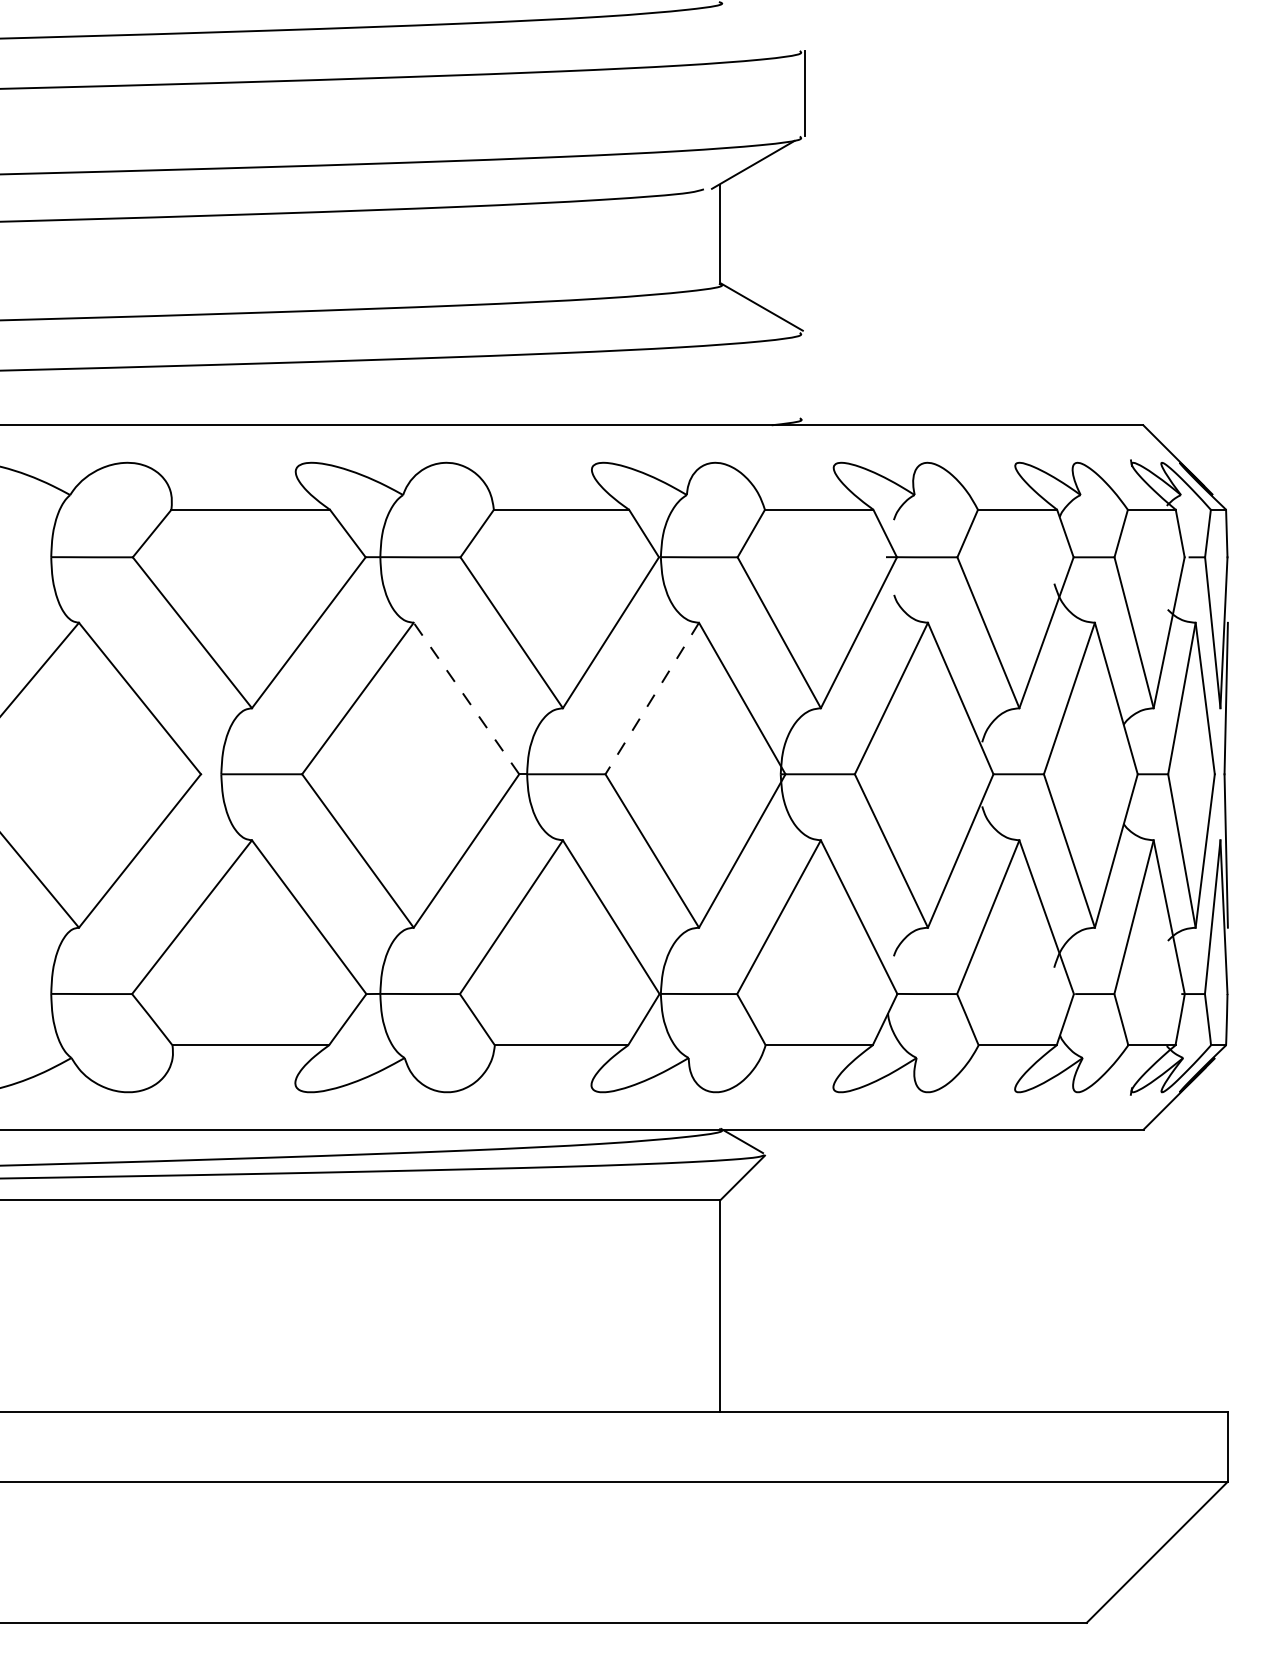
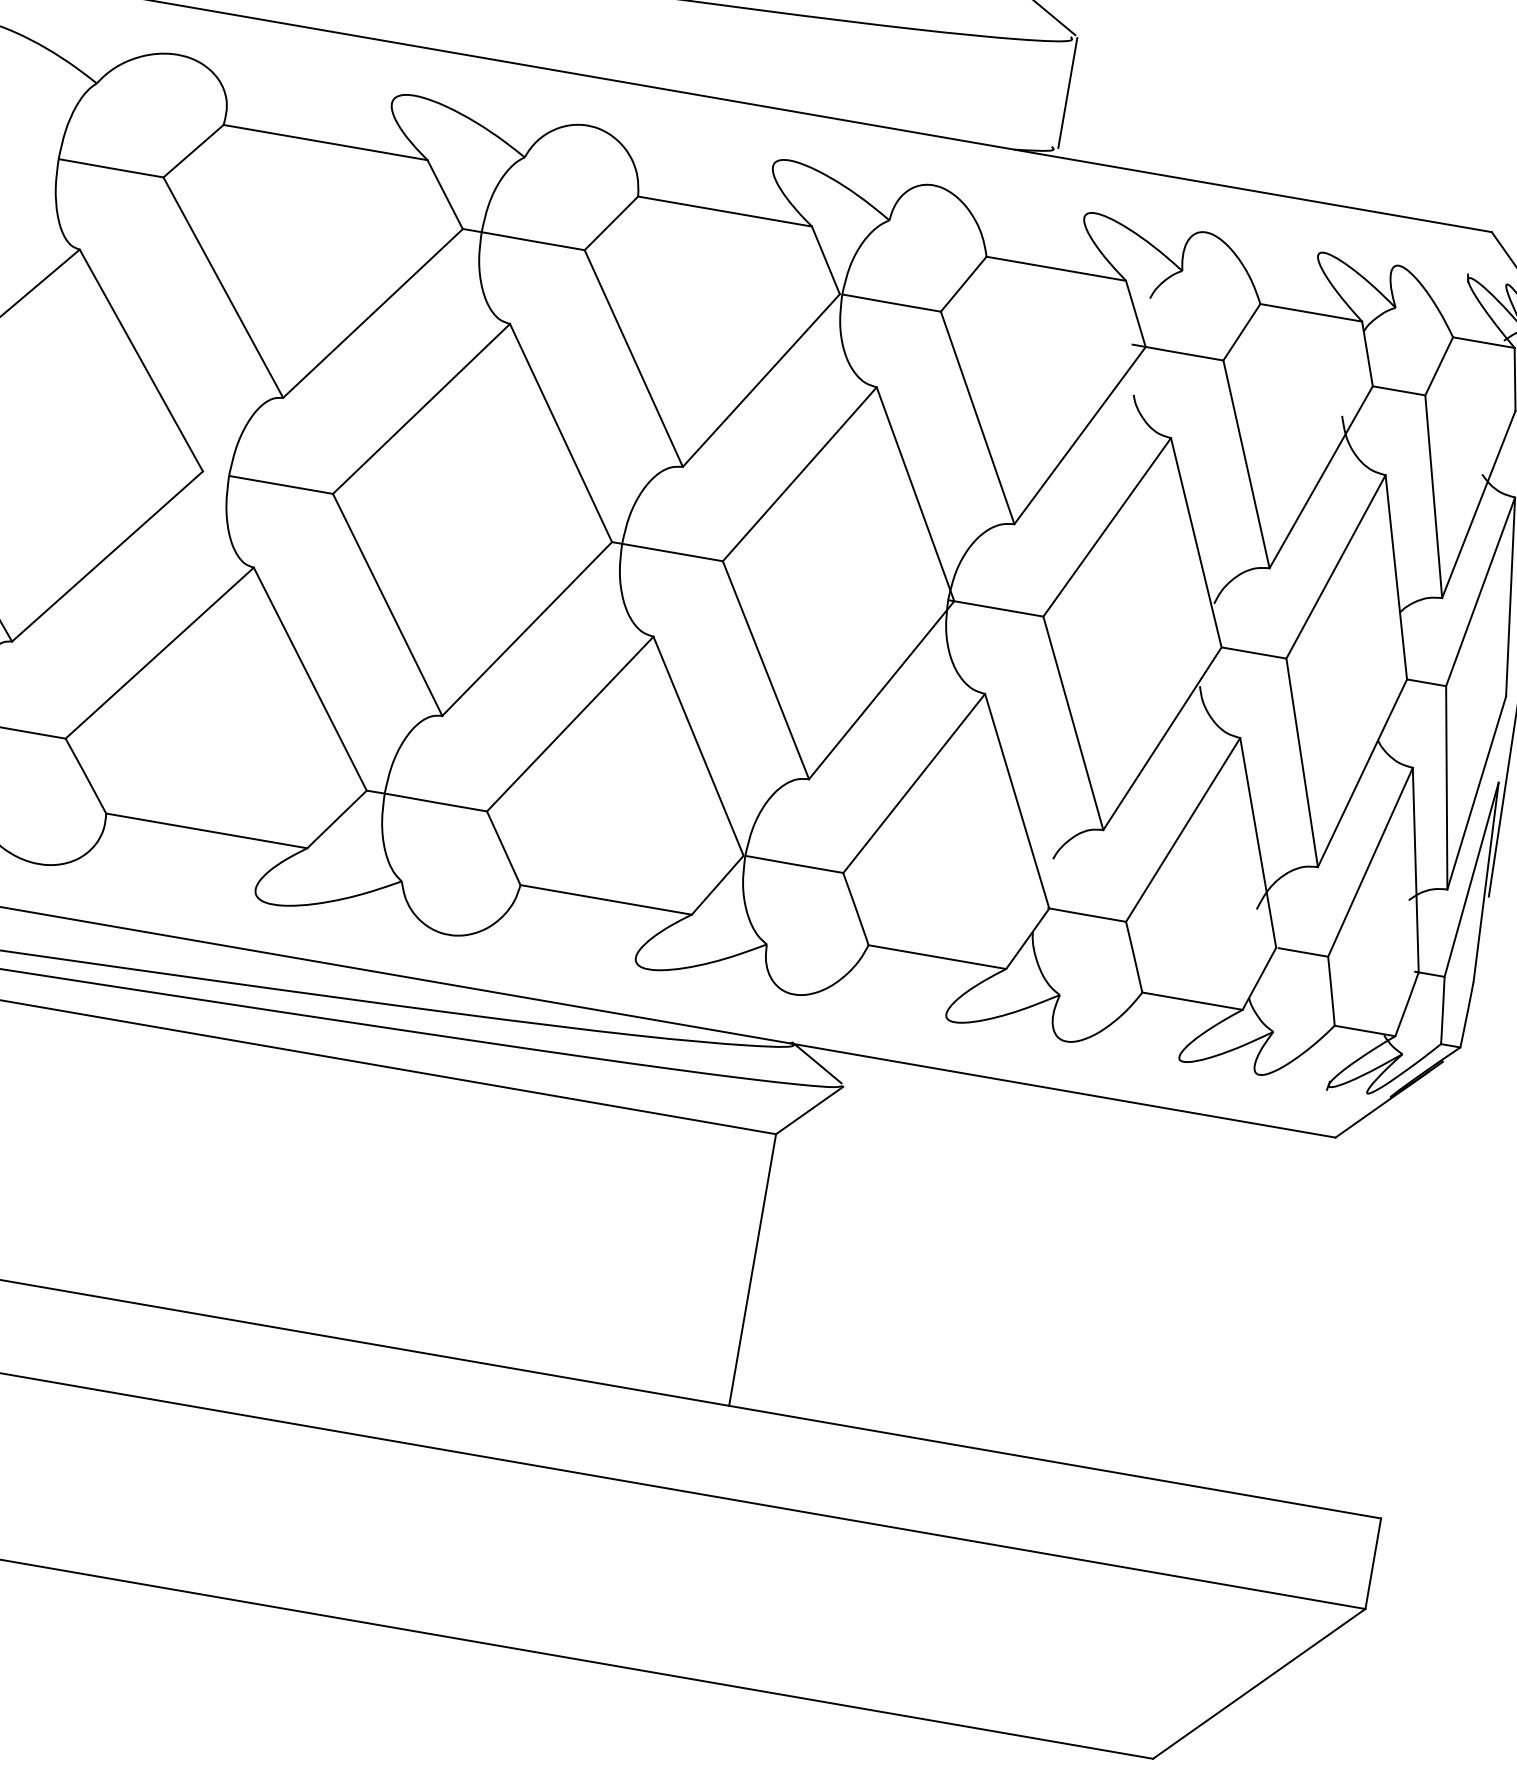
line: (804, 375) -> (1067, 92), added
line: (466, 698) -> (561, 432), dashed -> solid
line: (651, 698) -> (798, 474), dashed -> solid

